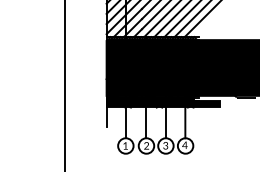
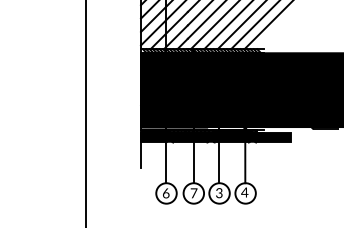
text: (125, 146) -> (166, 193), 1 -> 6
text: (146, 146) -> (193, 193), 2 -> 7

